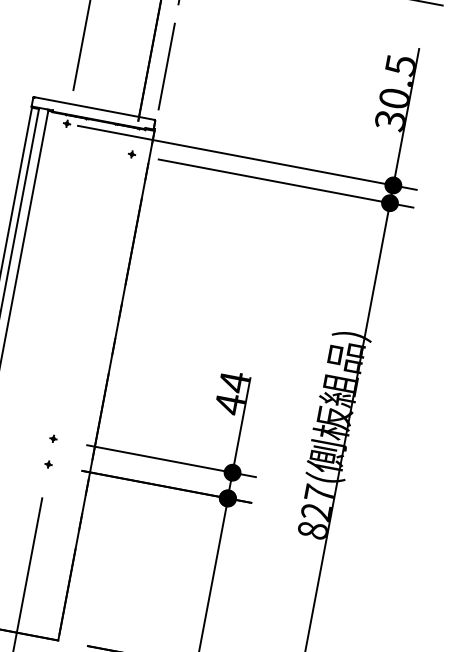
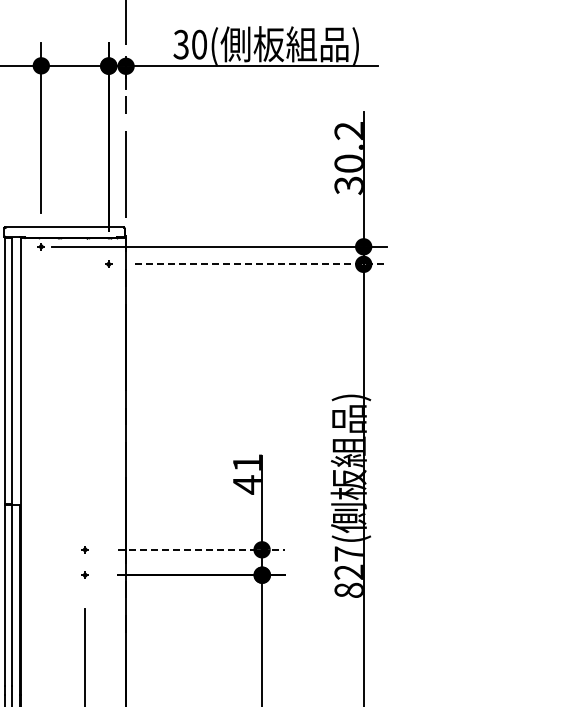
text: (400, 65) -> (348, 131), 30.5 -> 30.2
line: (285, 183) -> (260, 264), solid -> dashed
text: (234, 382) -> (247, 463), 44 -> 41
line: (172, 460) -> (202, 549), solid -> dashed

